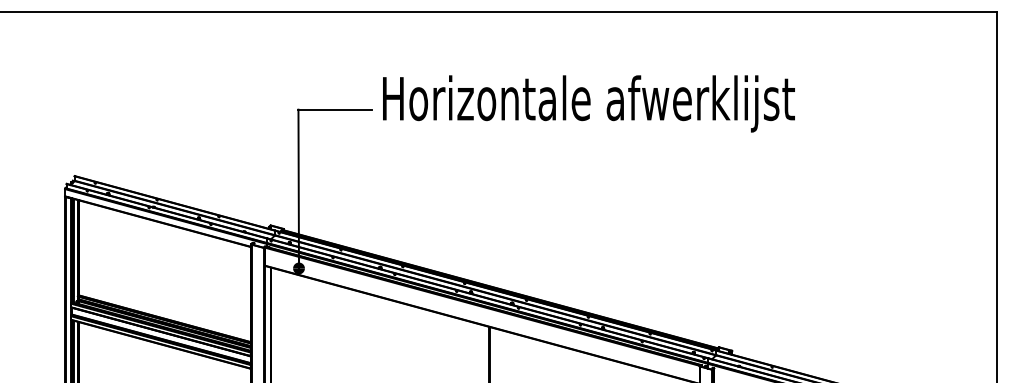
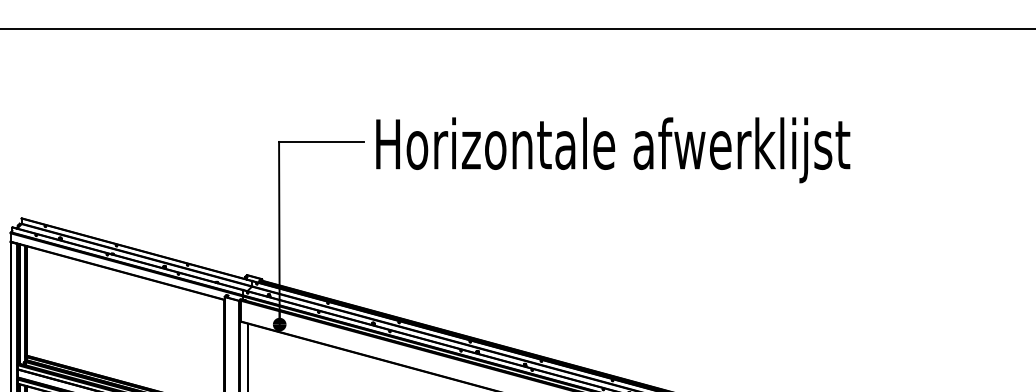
text: (588, 103) -> (612, 149), moved

